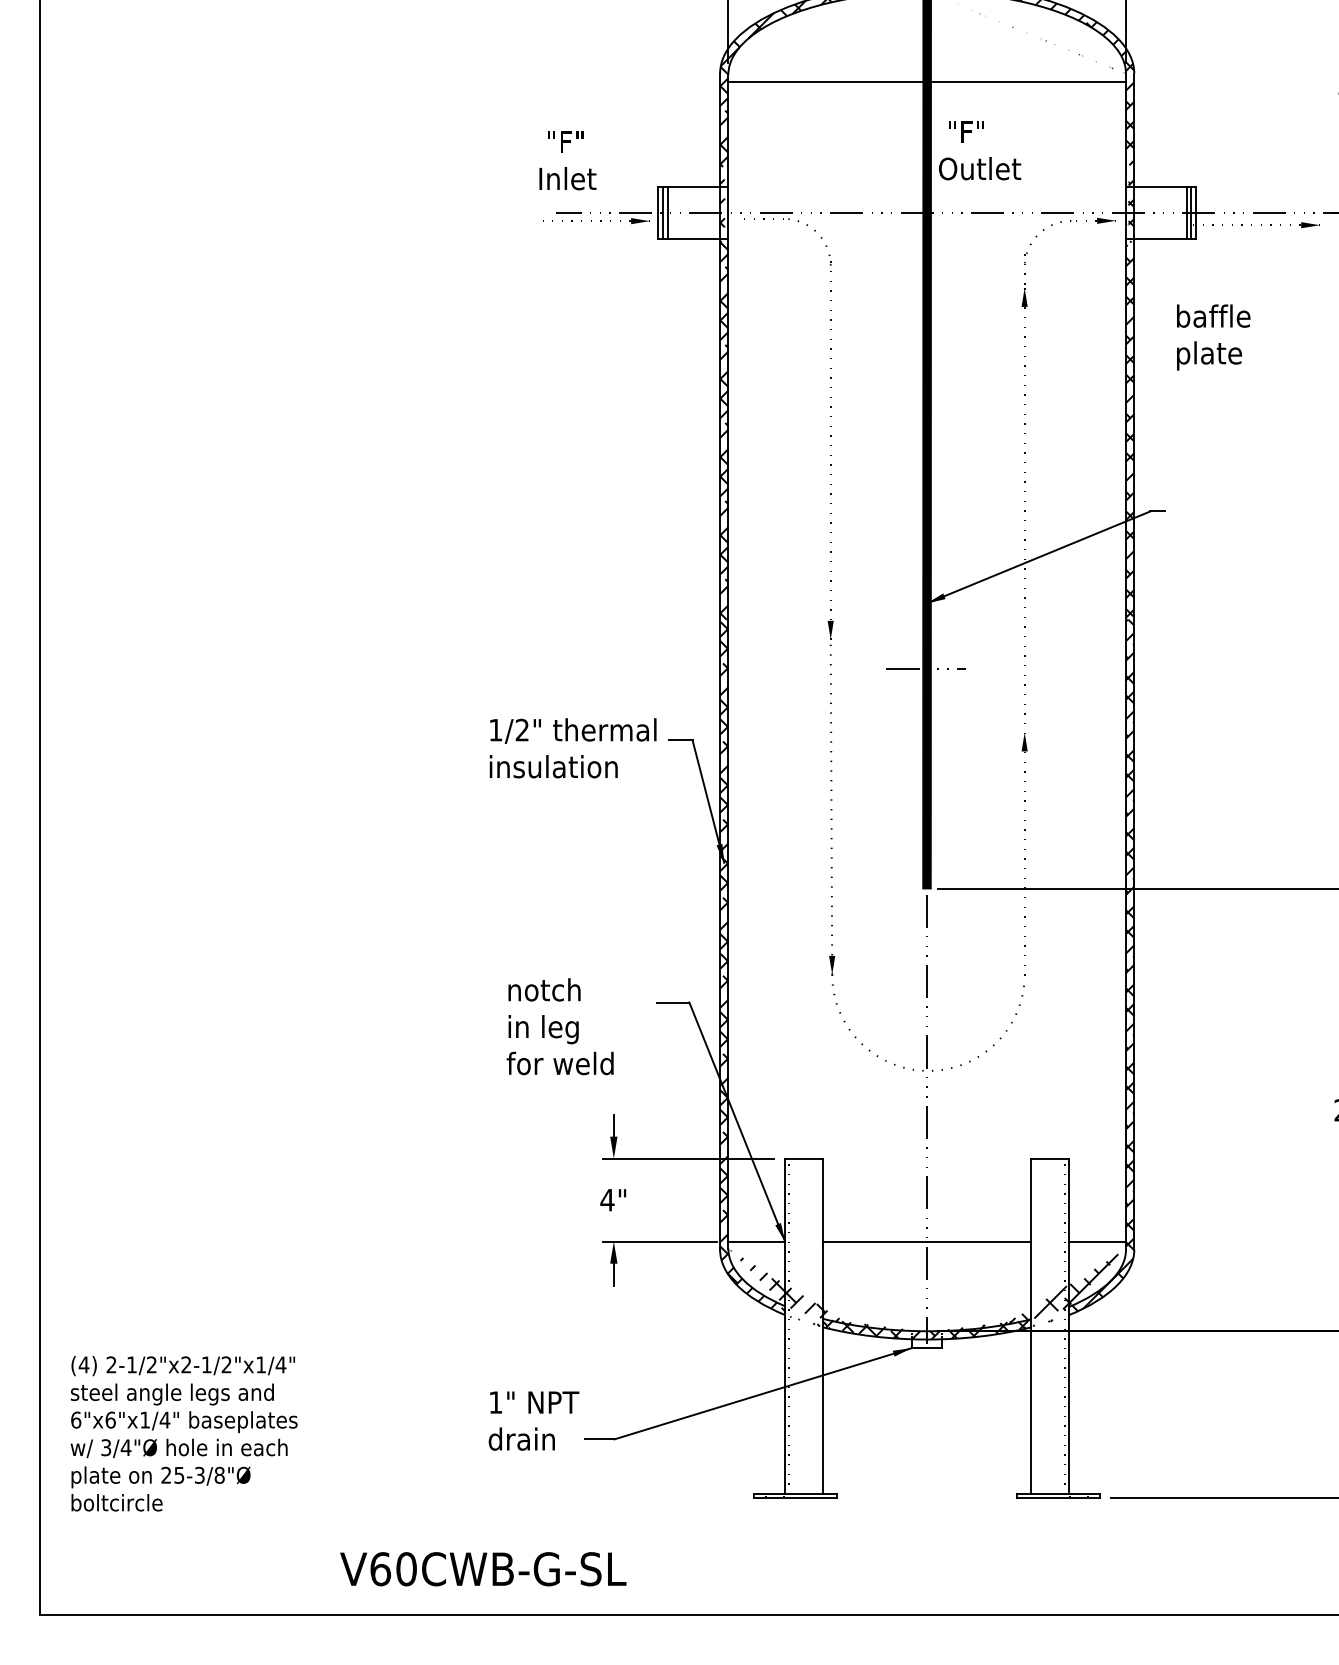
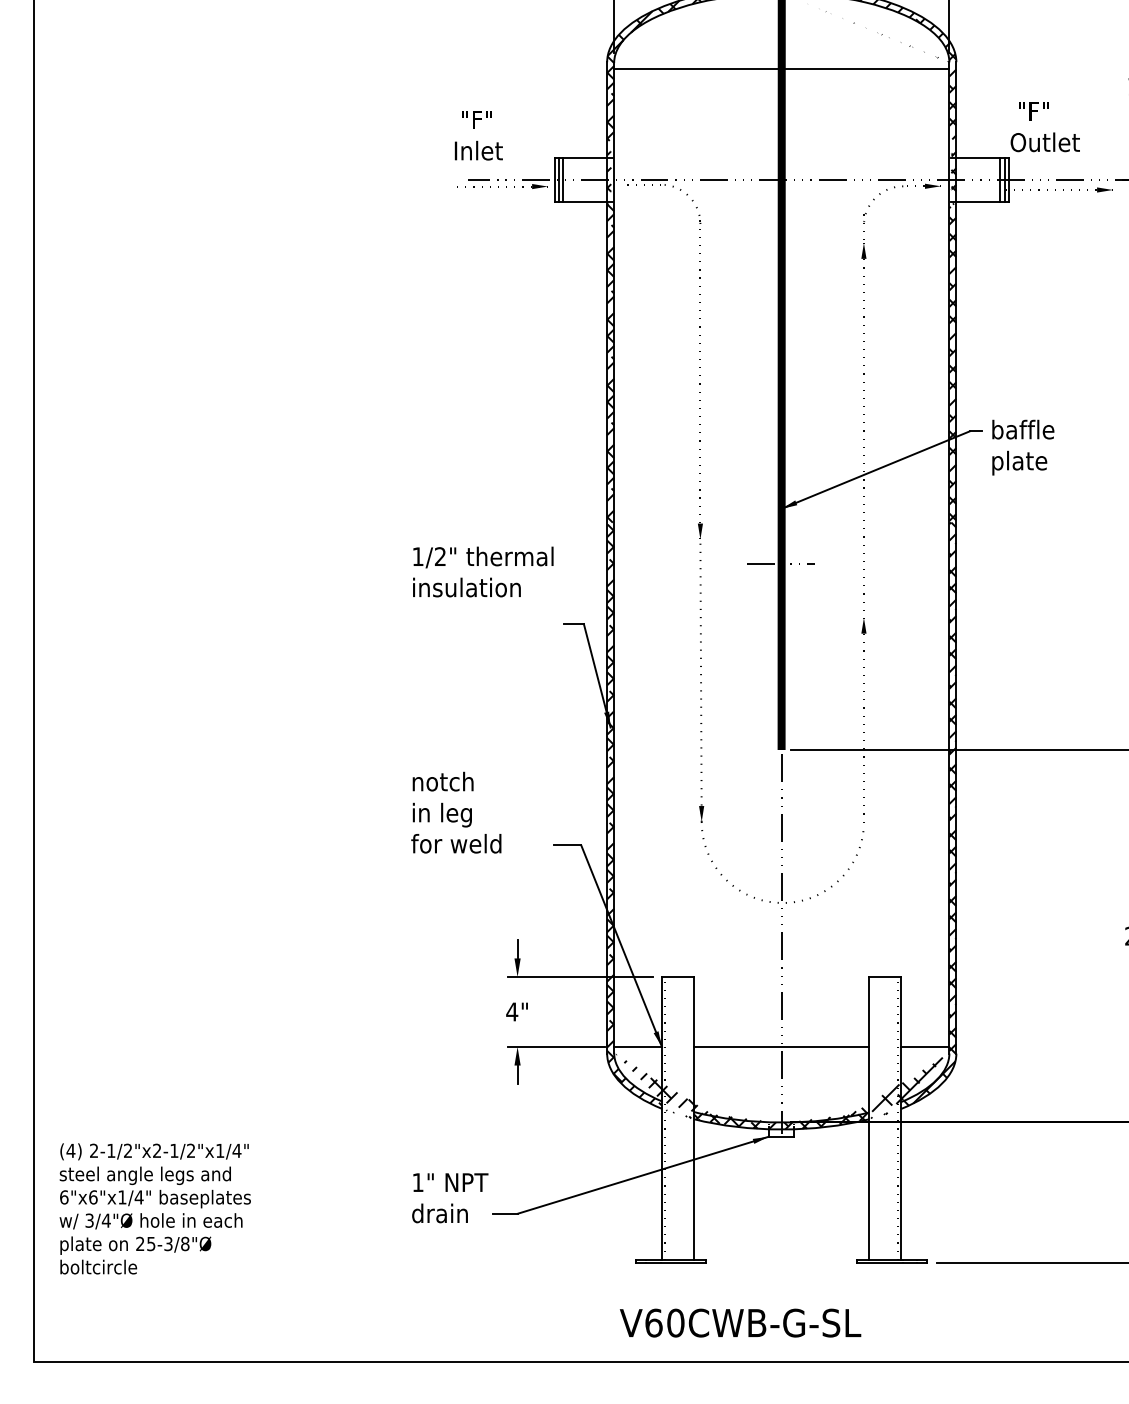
text: (979, 151) -> (1044, 127), moved
text: (1213, 337) -> (1023, 447), moved
text: (573, 747) -> (483, 571), moved
text: (560, 1026) -> (456, 812), moved
text: (483, 1568) -> (740, 1322), moved

